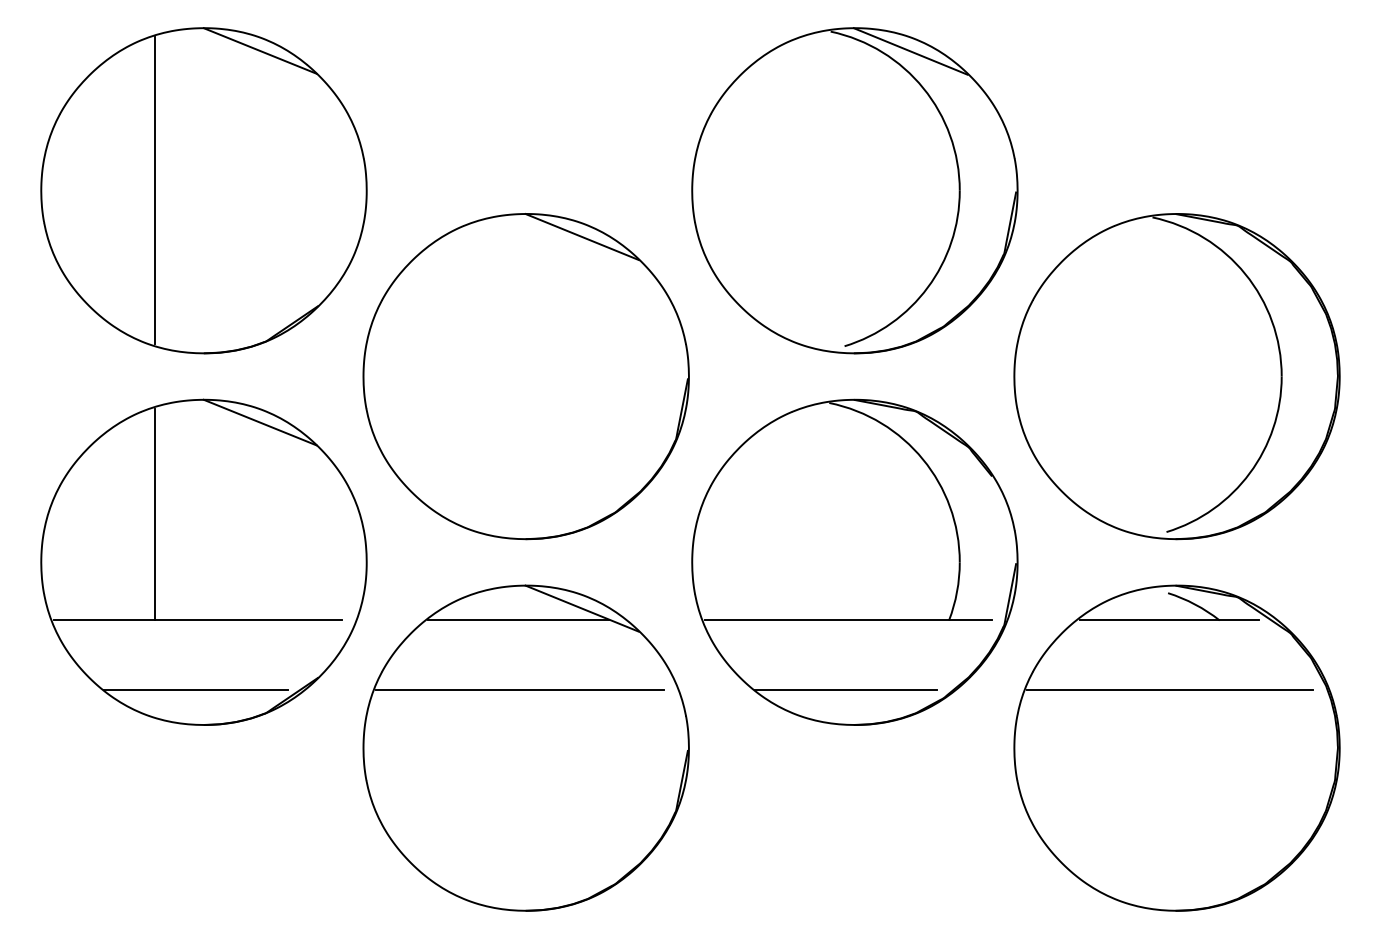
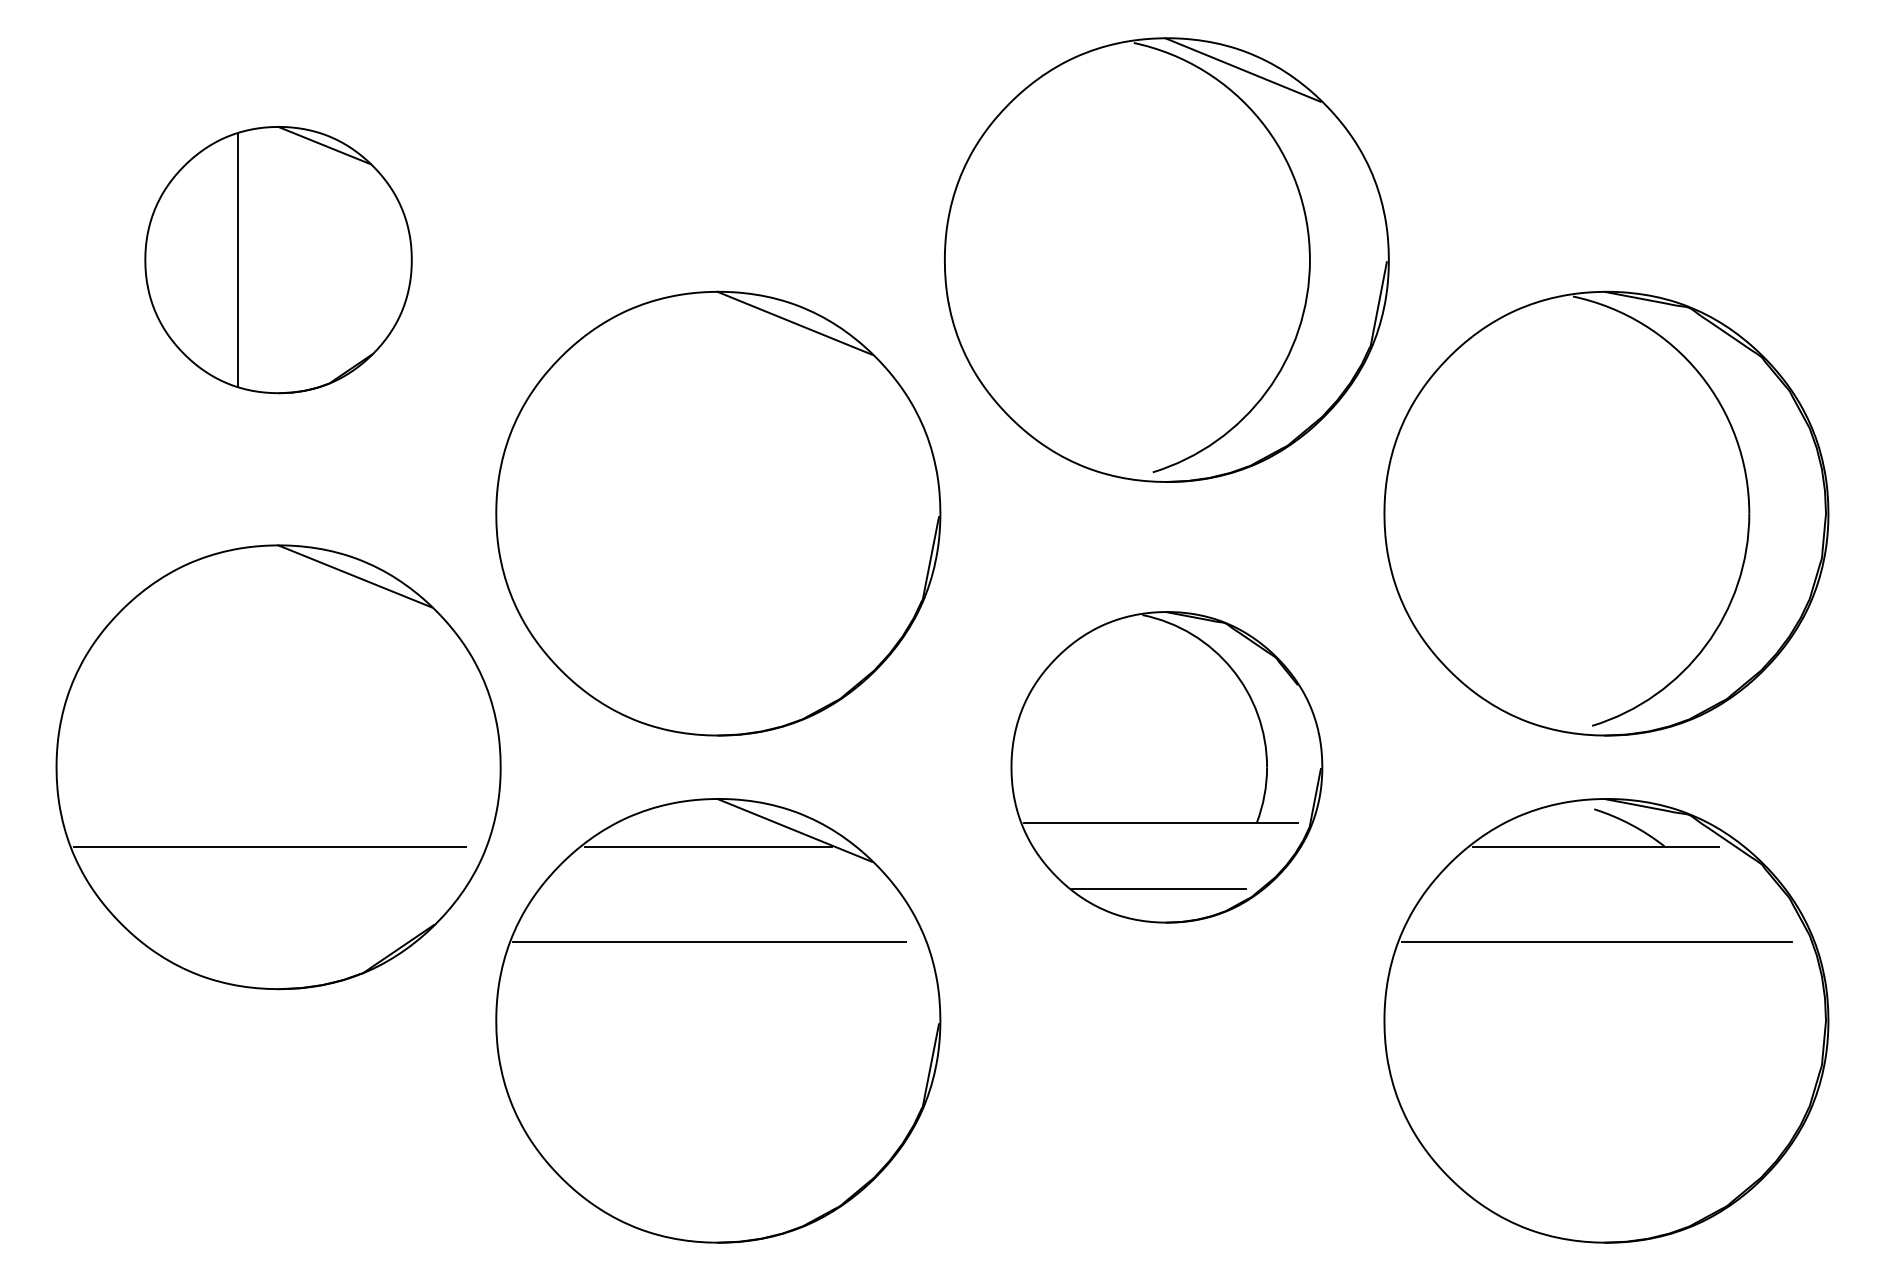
part: (203, 190) -> (278, 259), size x0.6
line: (154, 514) -> (211, 701), removed
part: (854, 562) -> (1166, 767), size x0.7
line: (195, 690) -> (267, 941), removed

